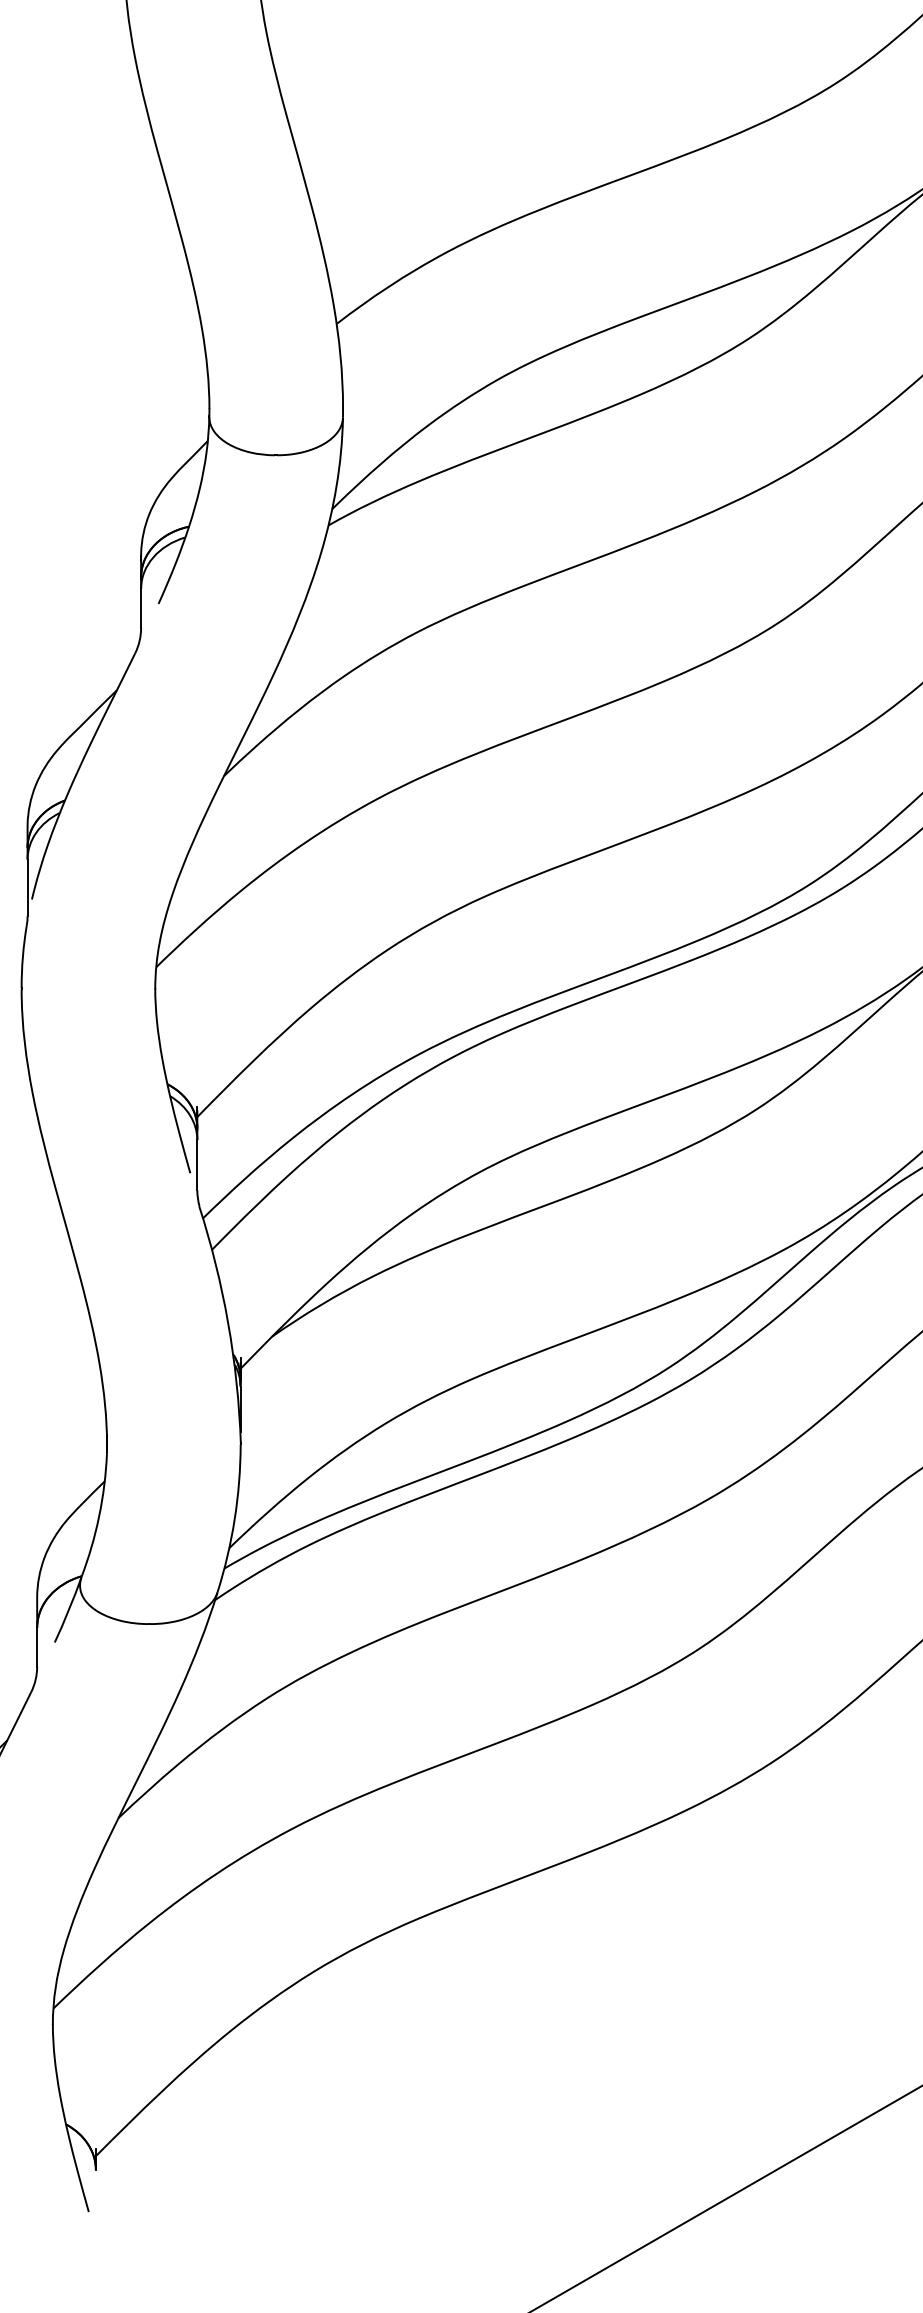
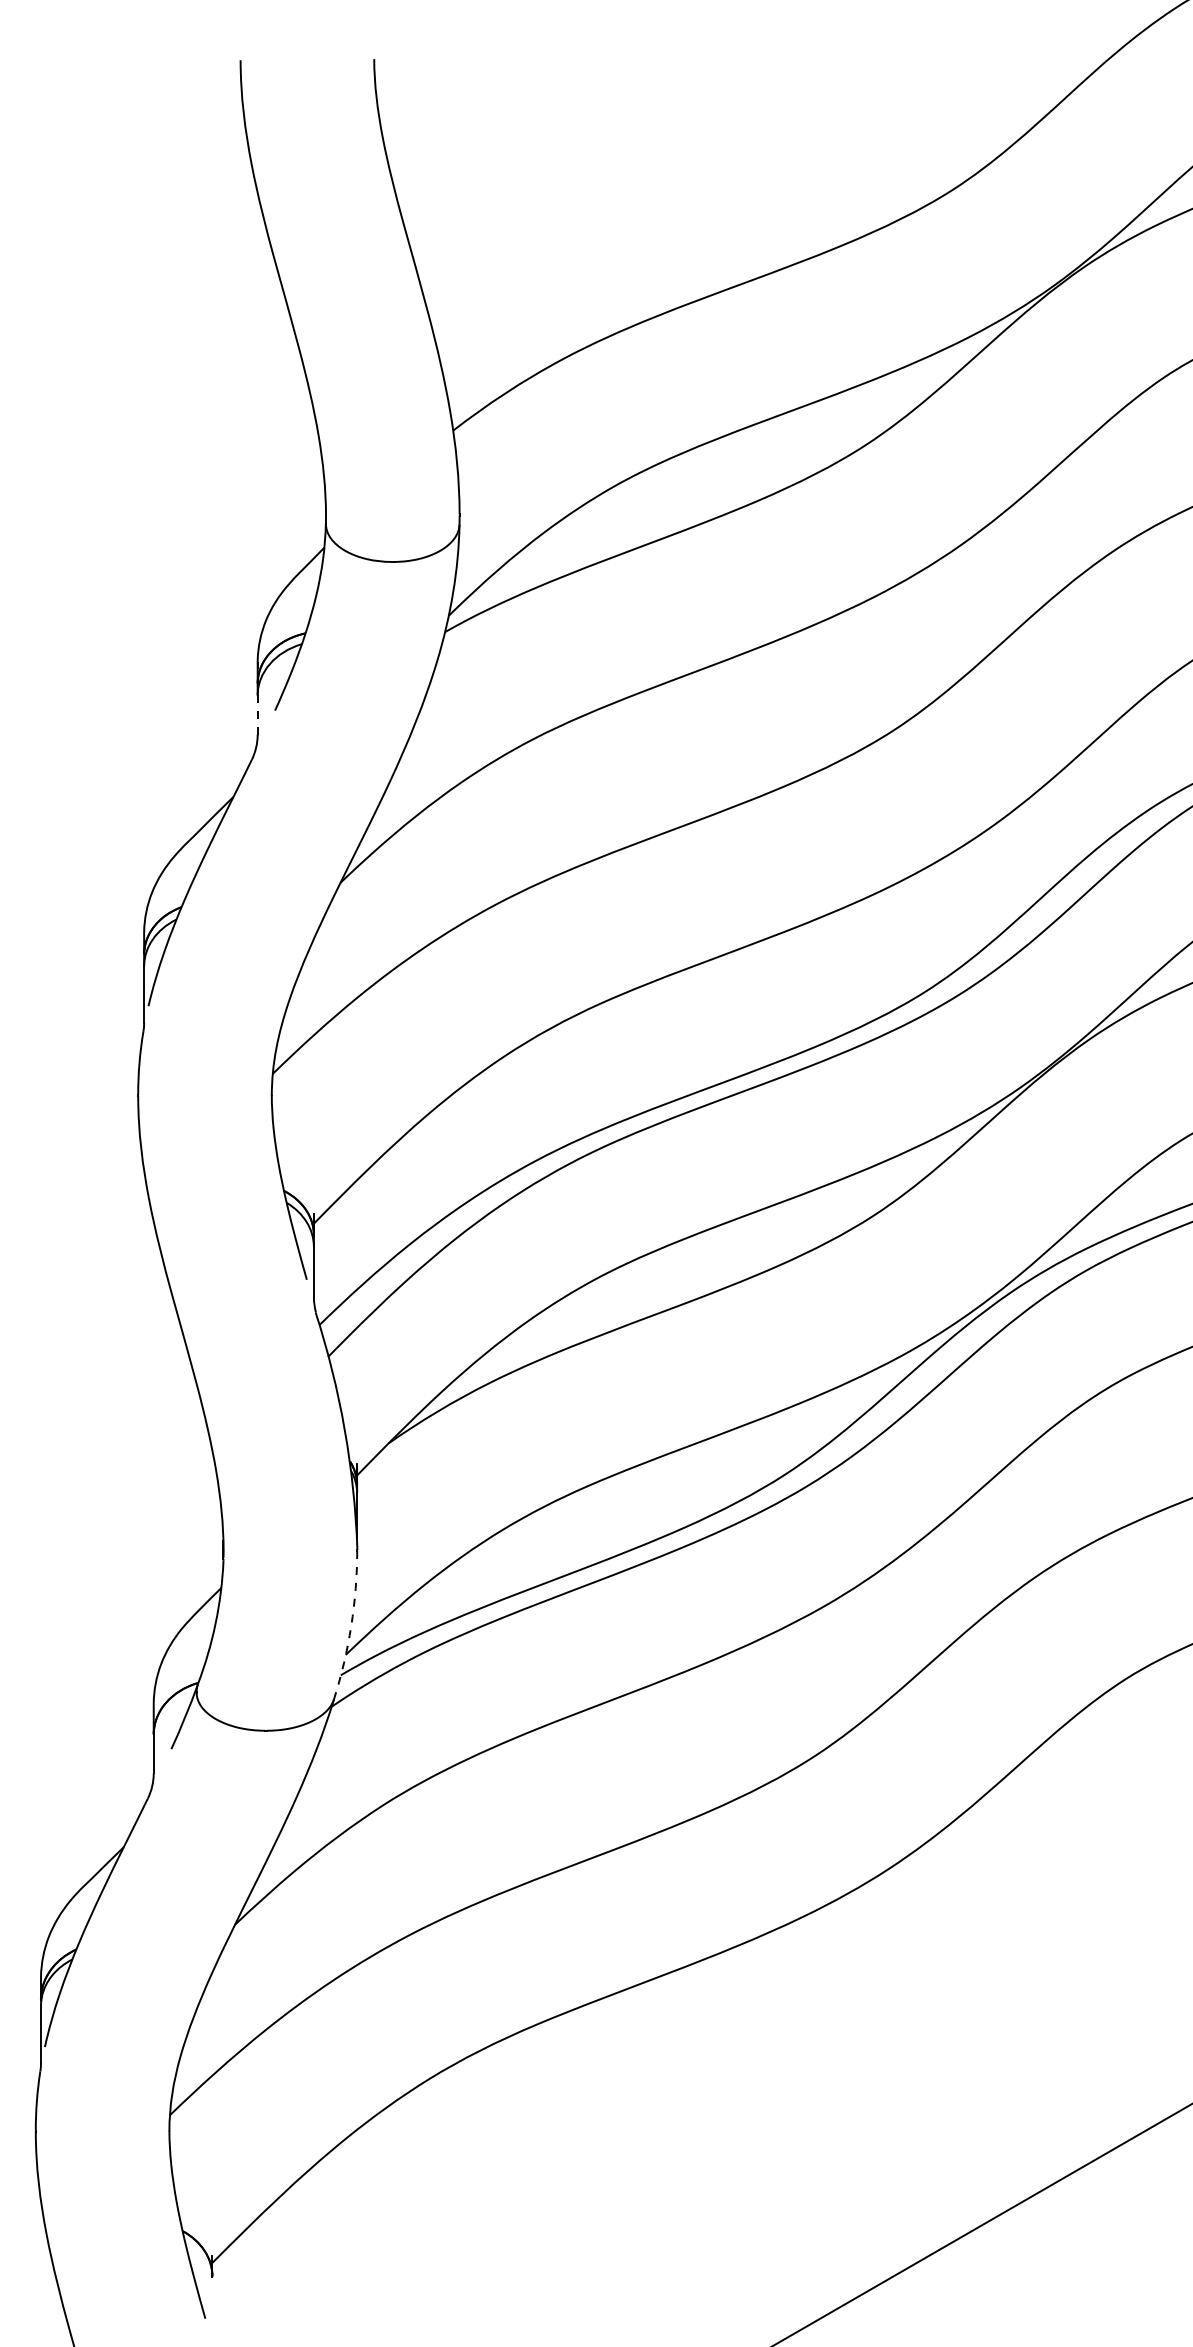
line: (140, 608) -> (257, 715), solid -> dashed
arc: (234, 1519) -> (351, 1626), solid -> dashed

